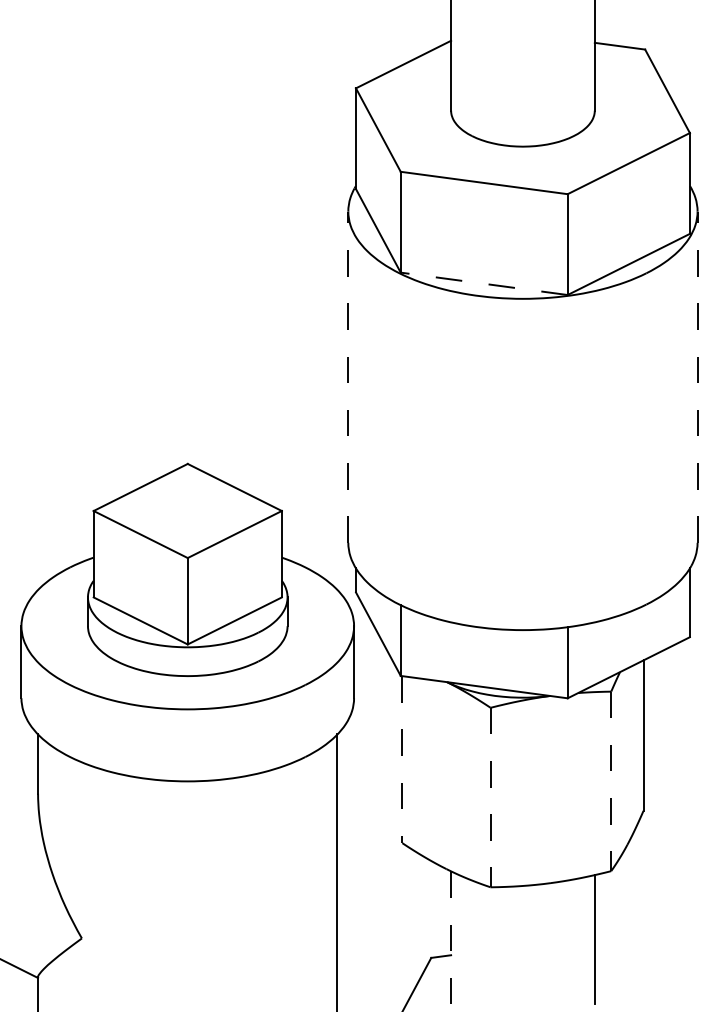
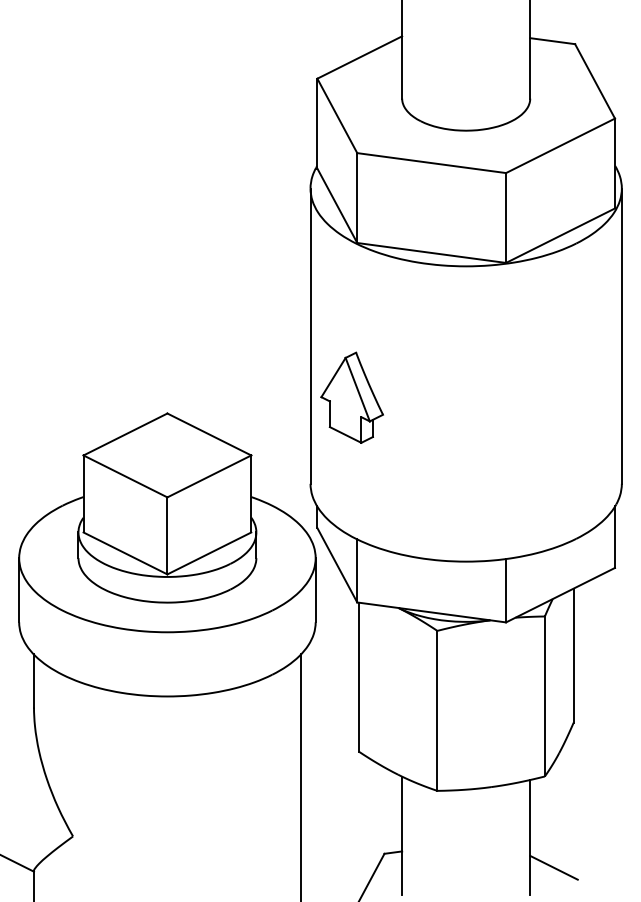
line: (484, 283) -> (431, 252), dashed -> solid
line: (348, 377) -> (310, 336), dashed -> solid
line: (697, 377) -> (621, 336), dashed -> solid
part: (394, 445) -> (351, 397), added
line: (402, 760) -> (358, 677), dashed -> solid
line: (610, 781) -> (544, 696), dashed -> solid
line: (490, 797) -> (437, 710), dashed -> solid
line: (451, 938) -> (402, 836), dashed -> solid
line: (620, 973) -> (553, 867), added

